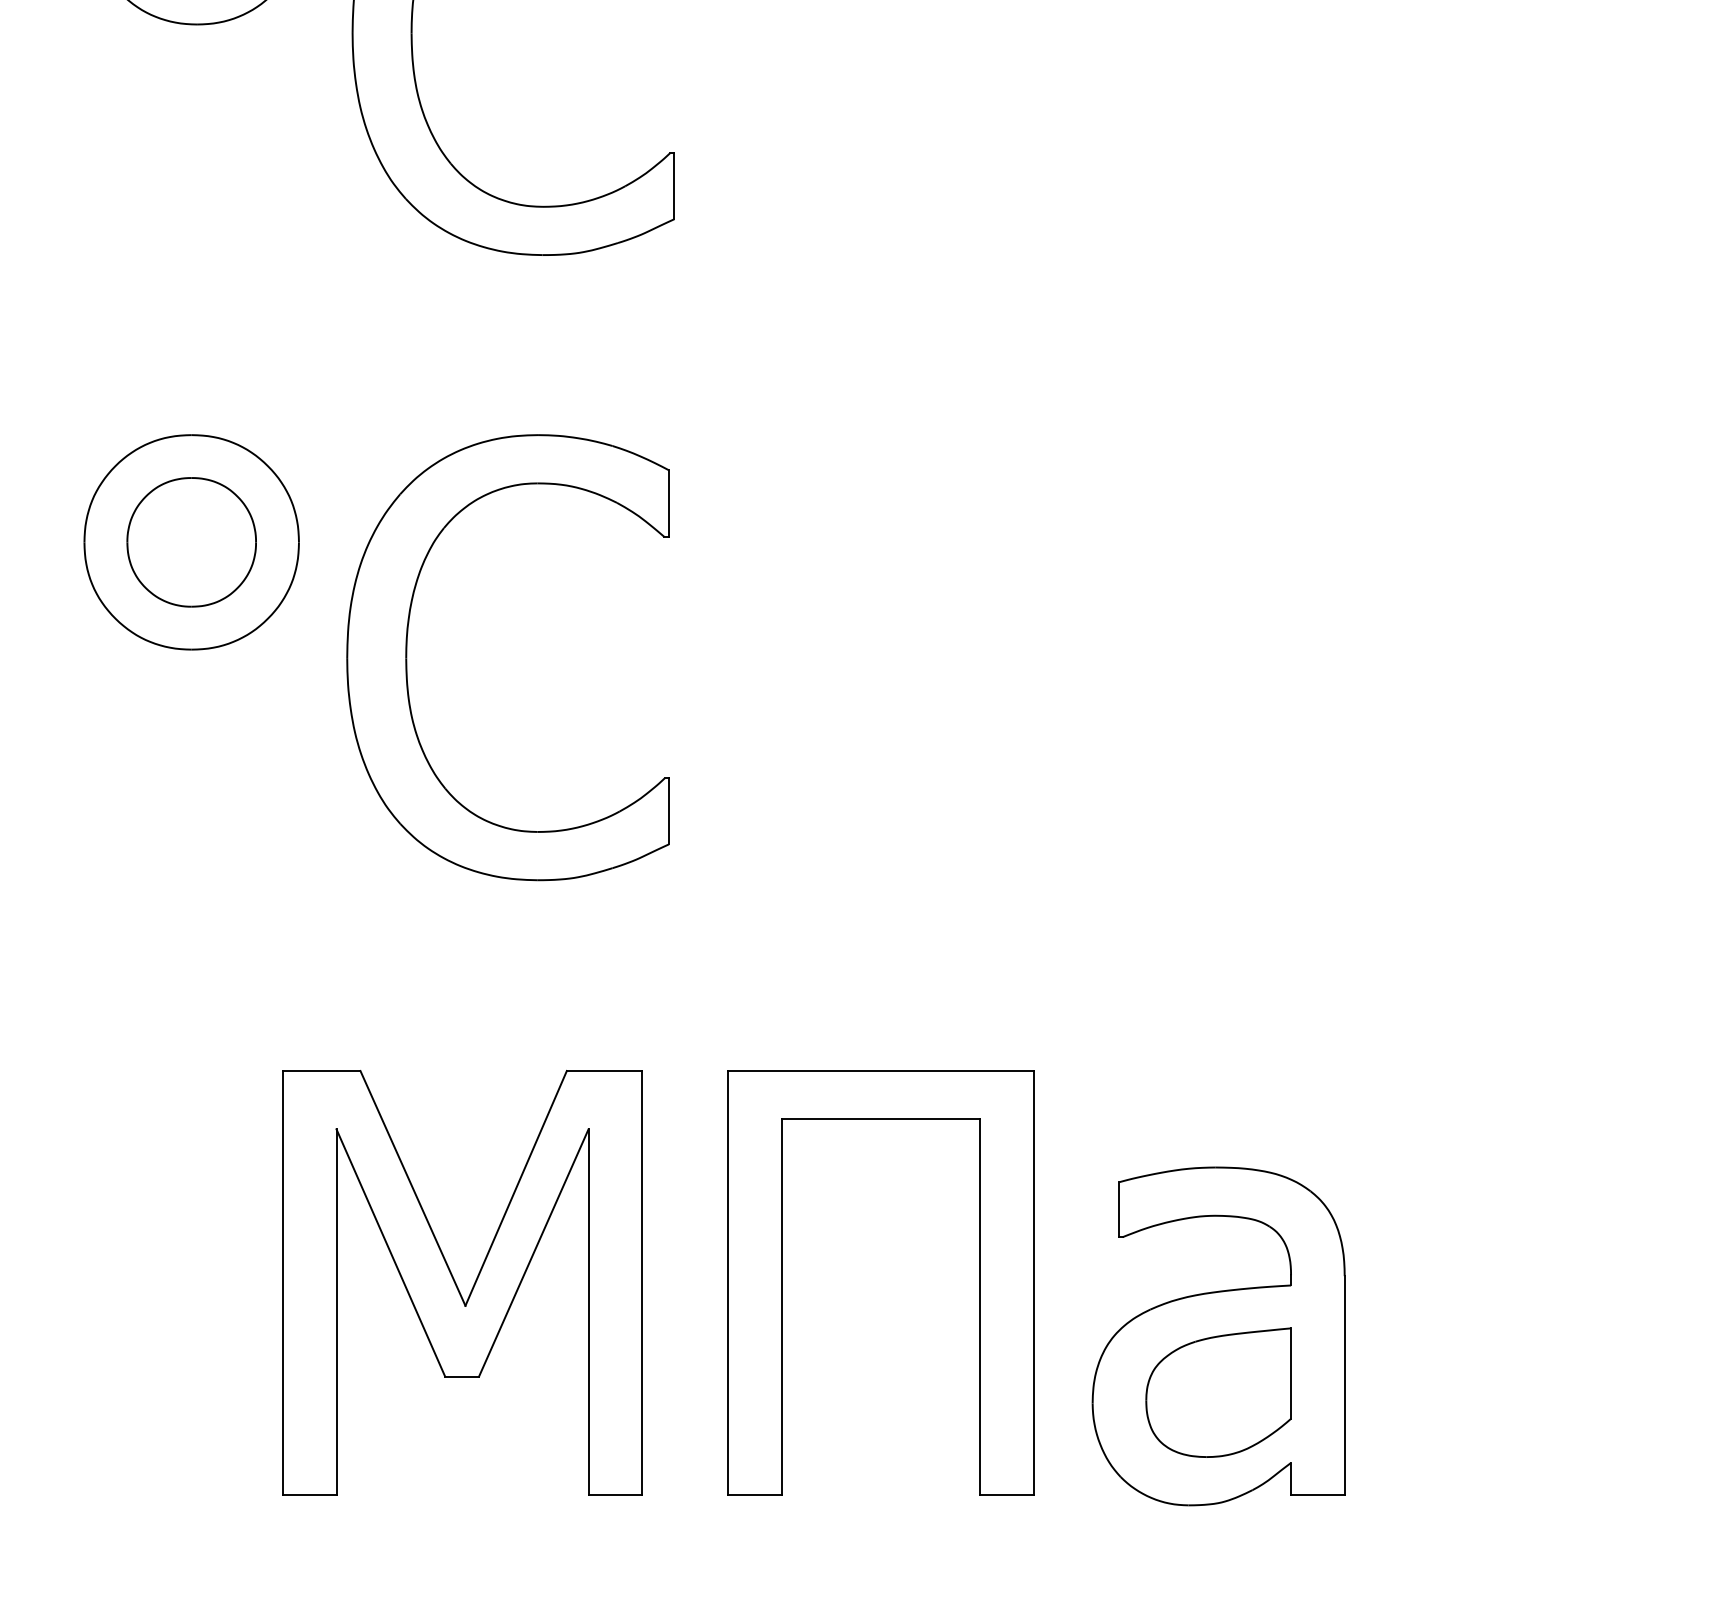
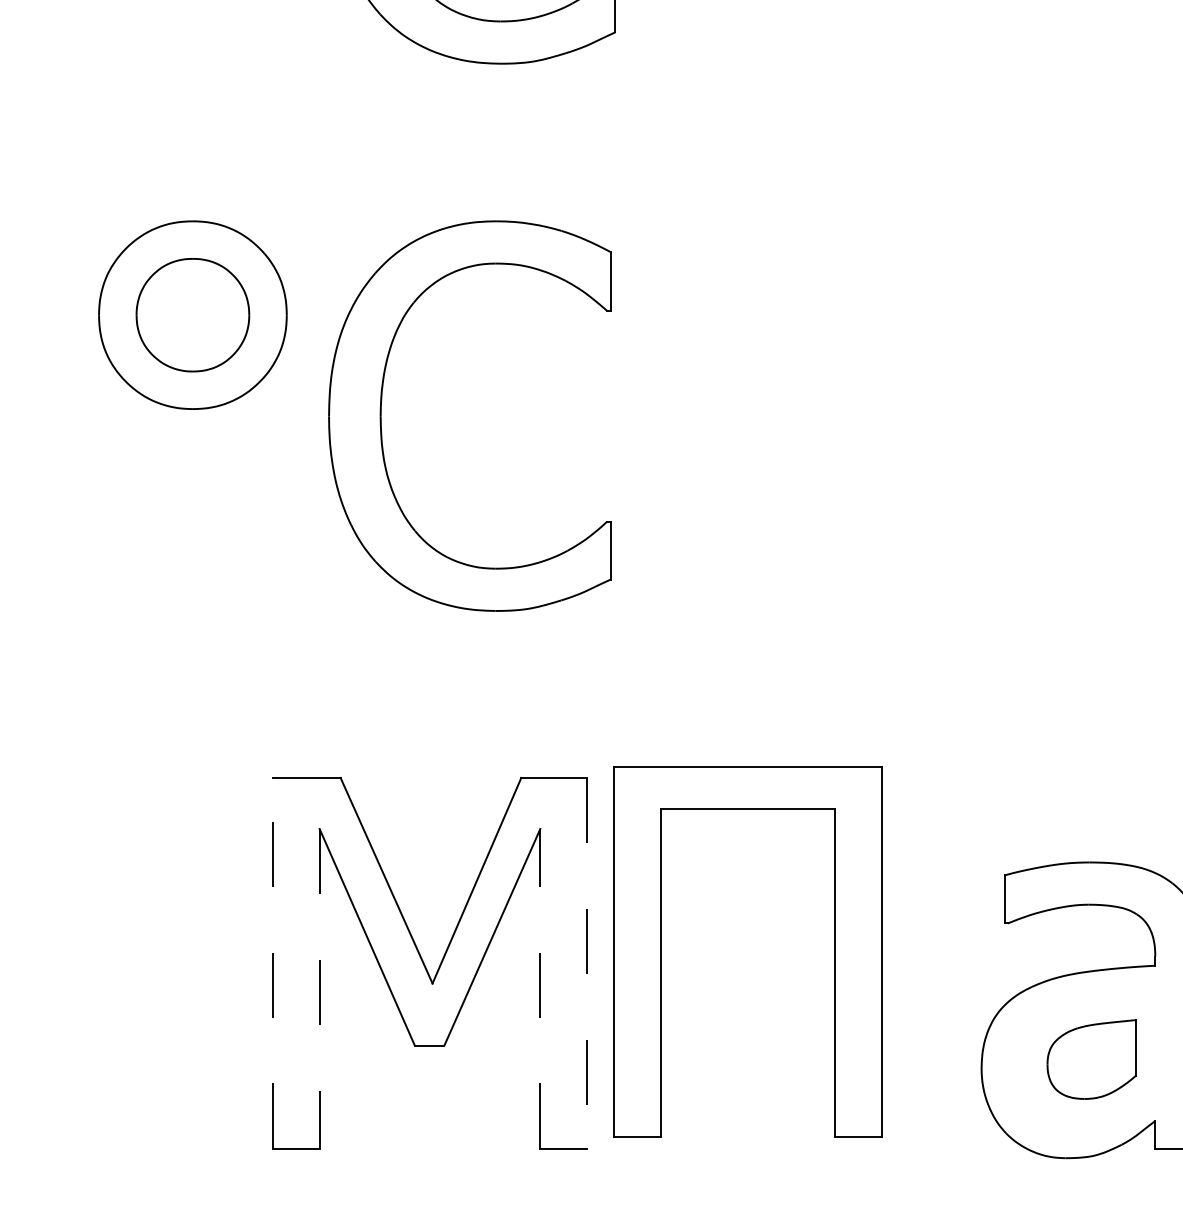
line: (282, 1282) -> (272, 963), solid -> dashed
line: (642, 1282) -> (587, 963), solid -> dashed
part: (782, 1282) -> (661, 951), moved
line: (336, 1311) -> (319, 988), solid -> dashed
line: (588, 1311) -> (540, 988), solid -> dashed
part: (1218, 1392) -> (1091, 1059), size x0.7

